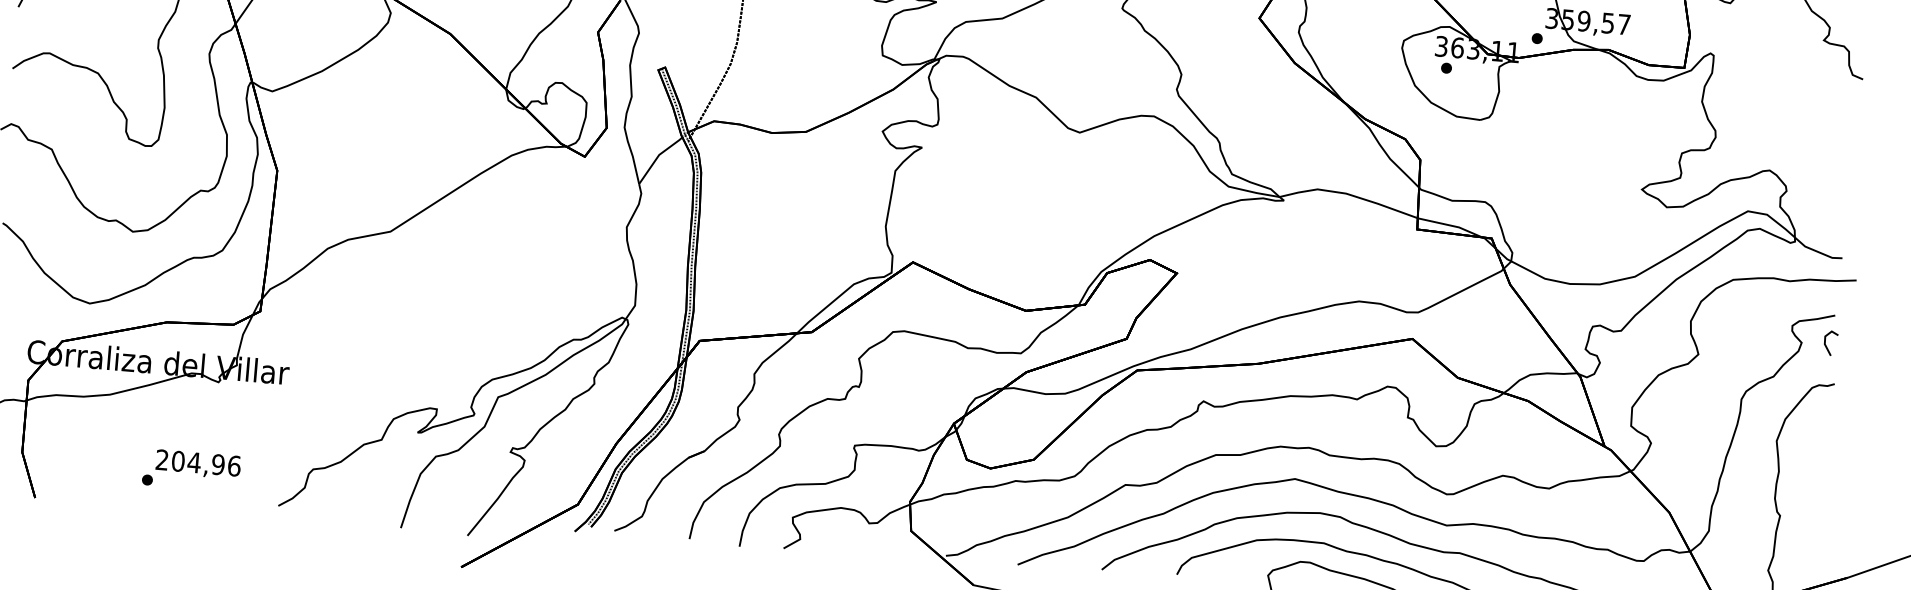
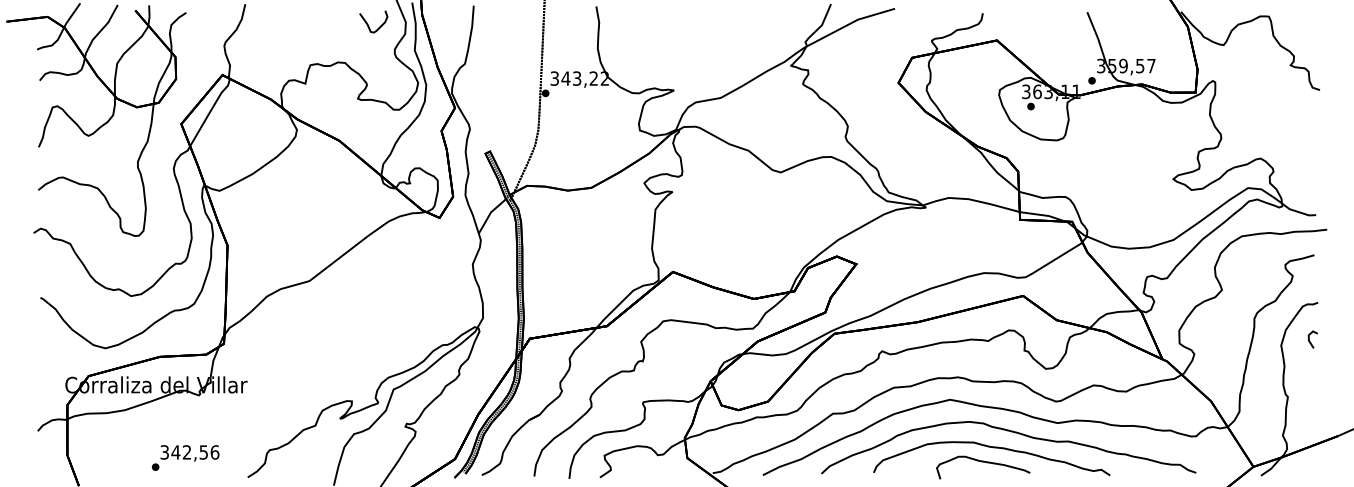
line: (1827, 345) -> (1310, 341), moved
text: (190, 462) -> (184, 452), 204,96 -> 342,56

